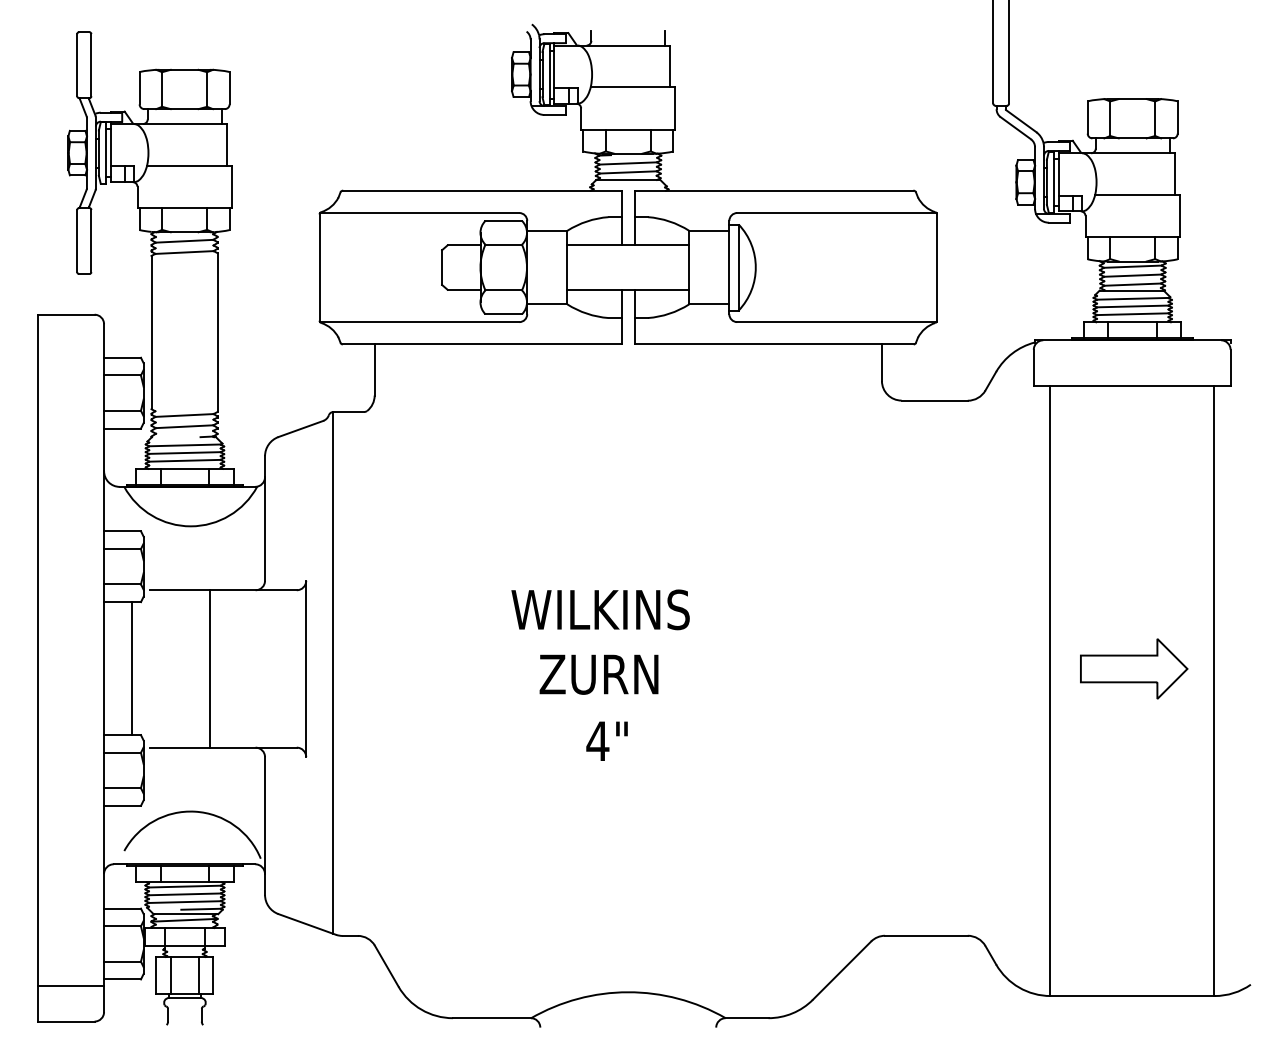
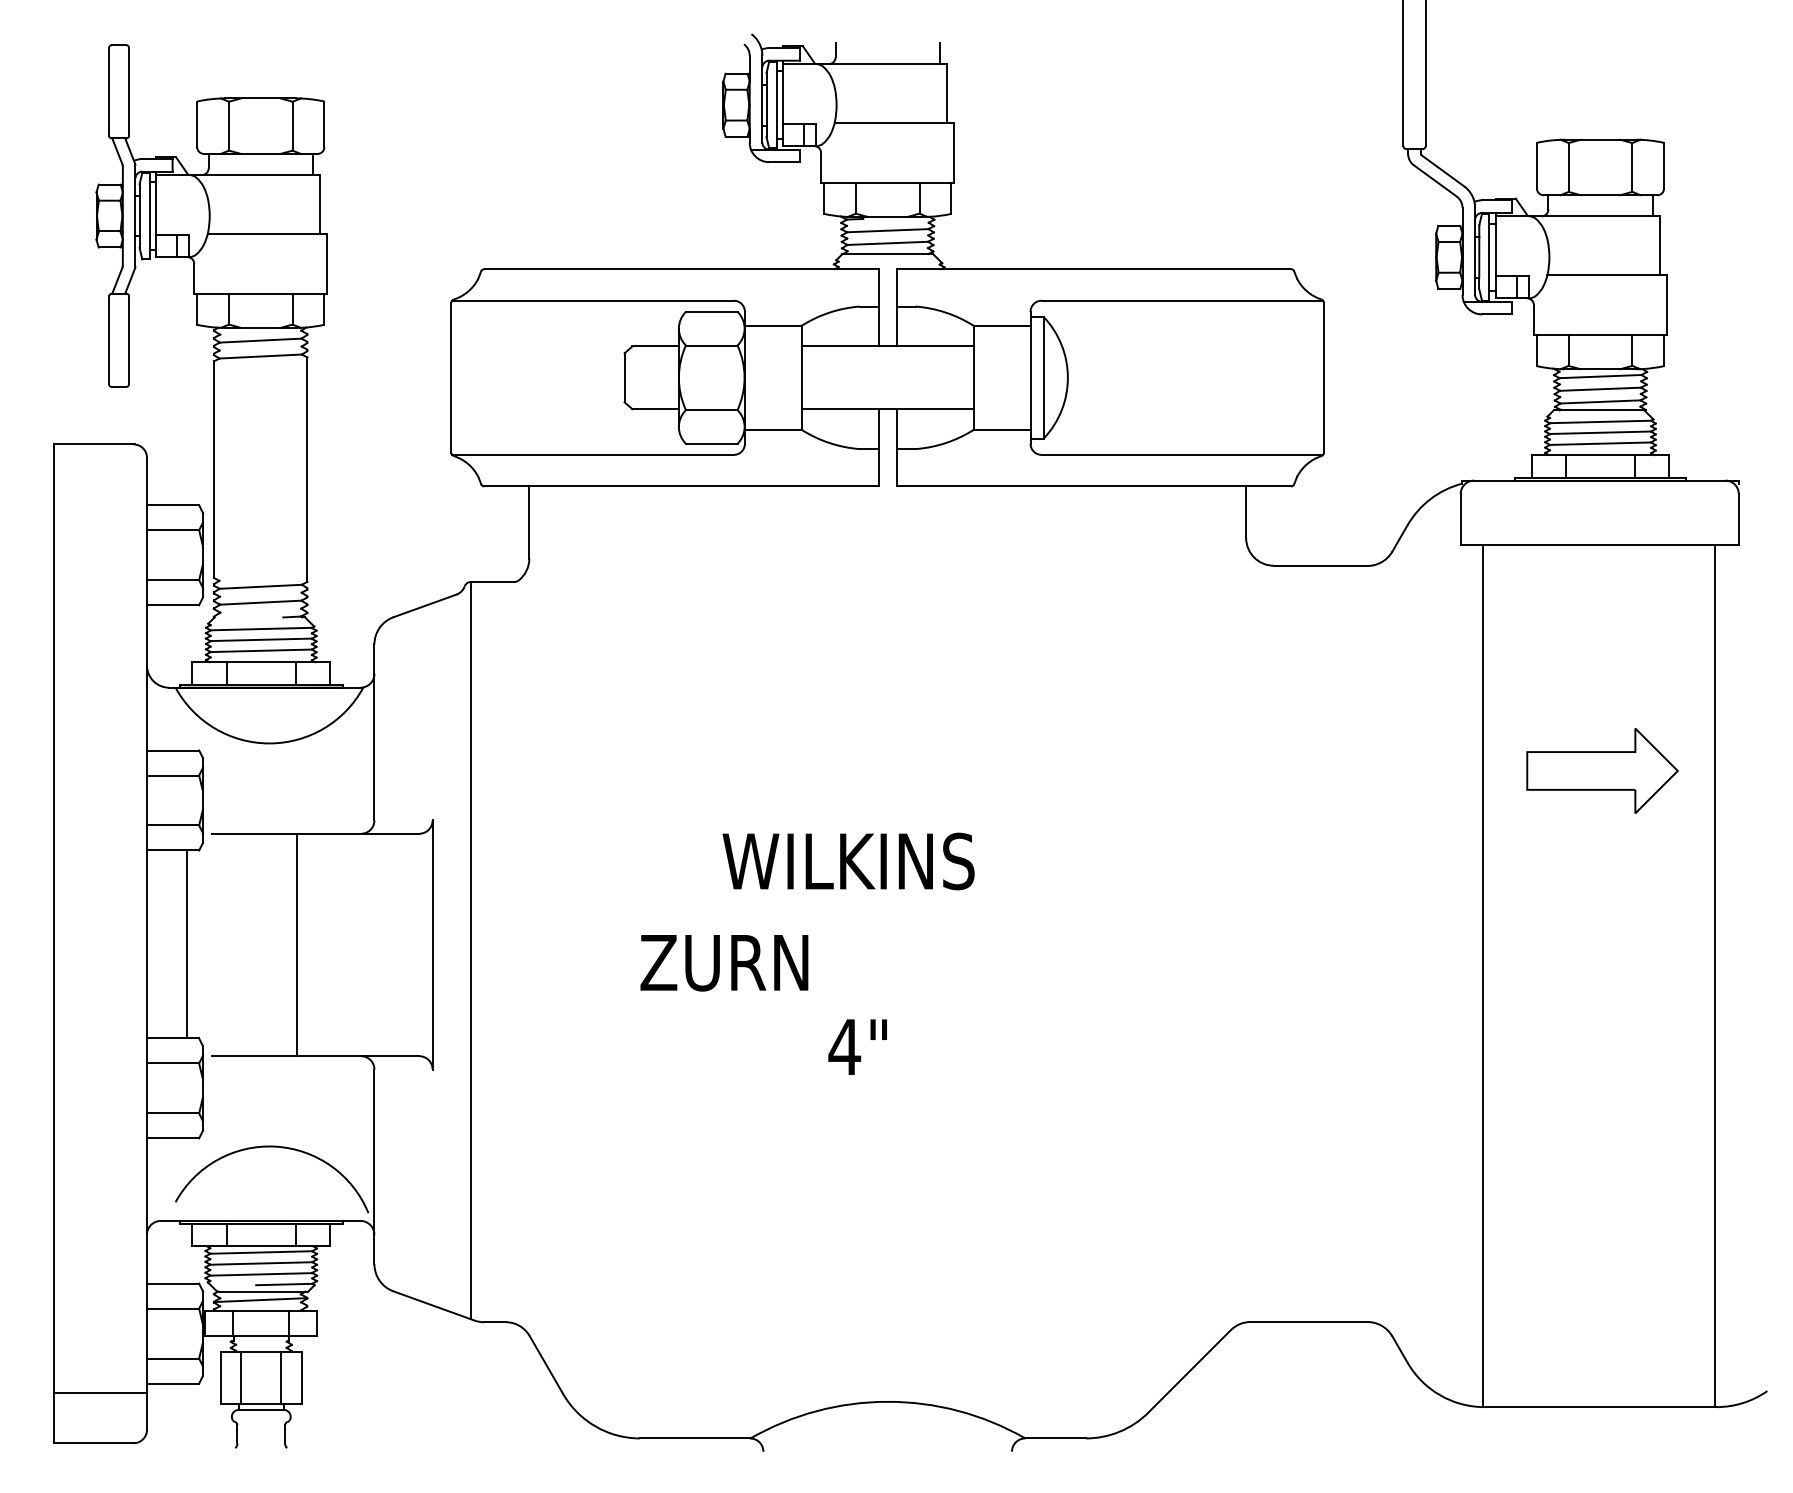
part: (1134, 668) -> (1602, 770), moved
text: (599, 674) -> (724, 963), moved

